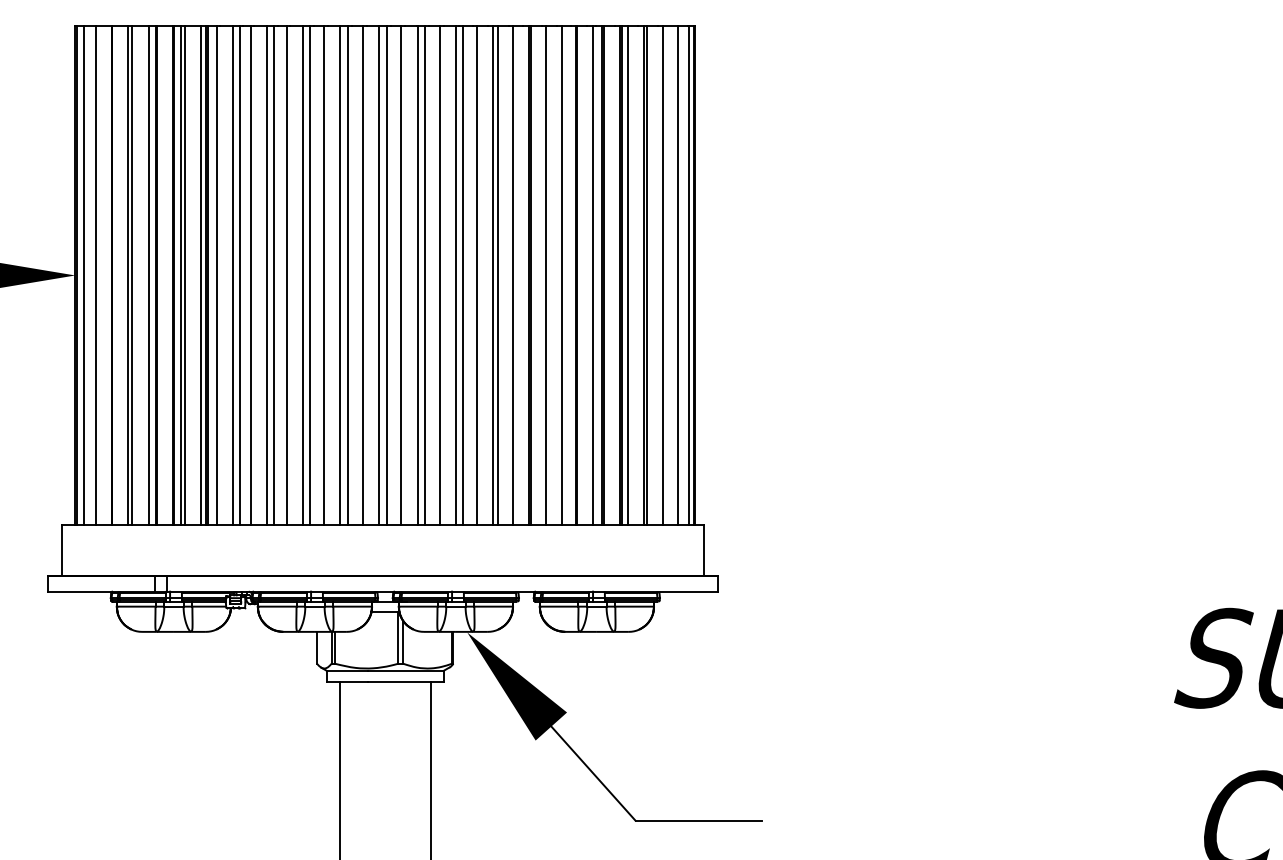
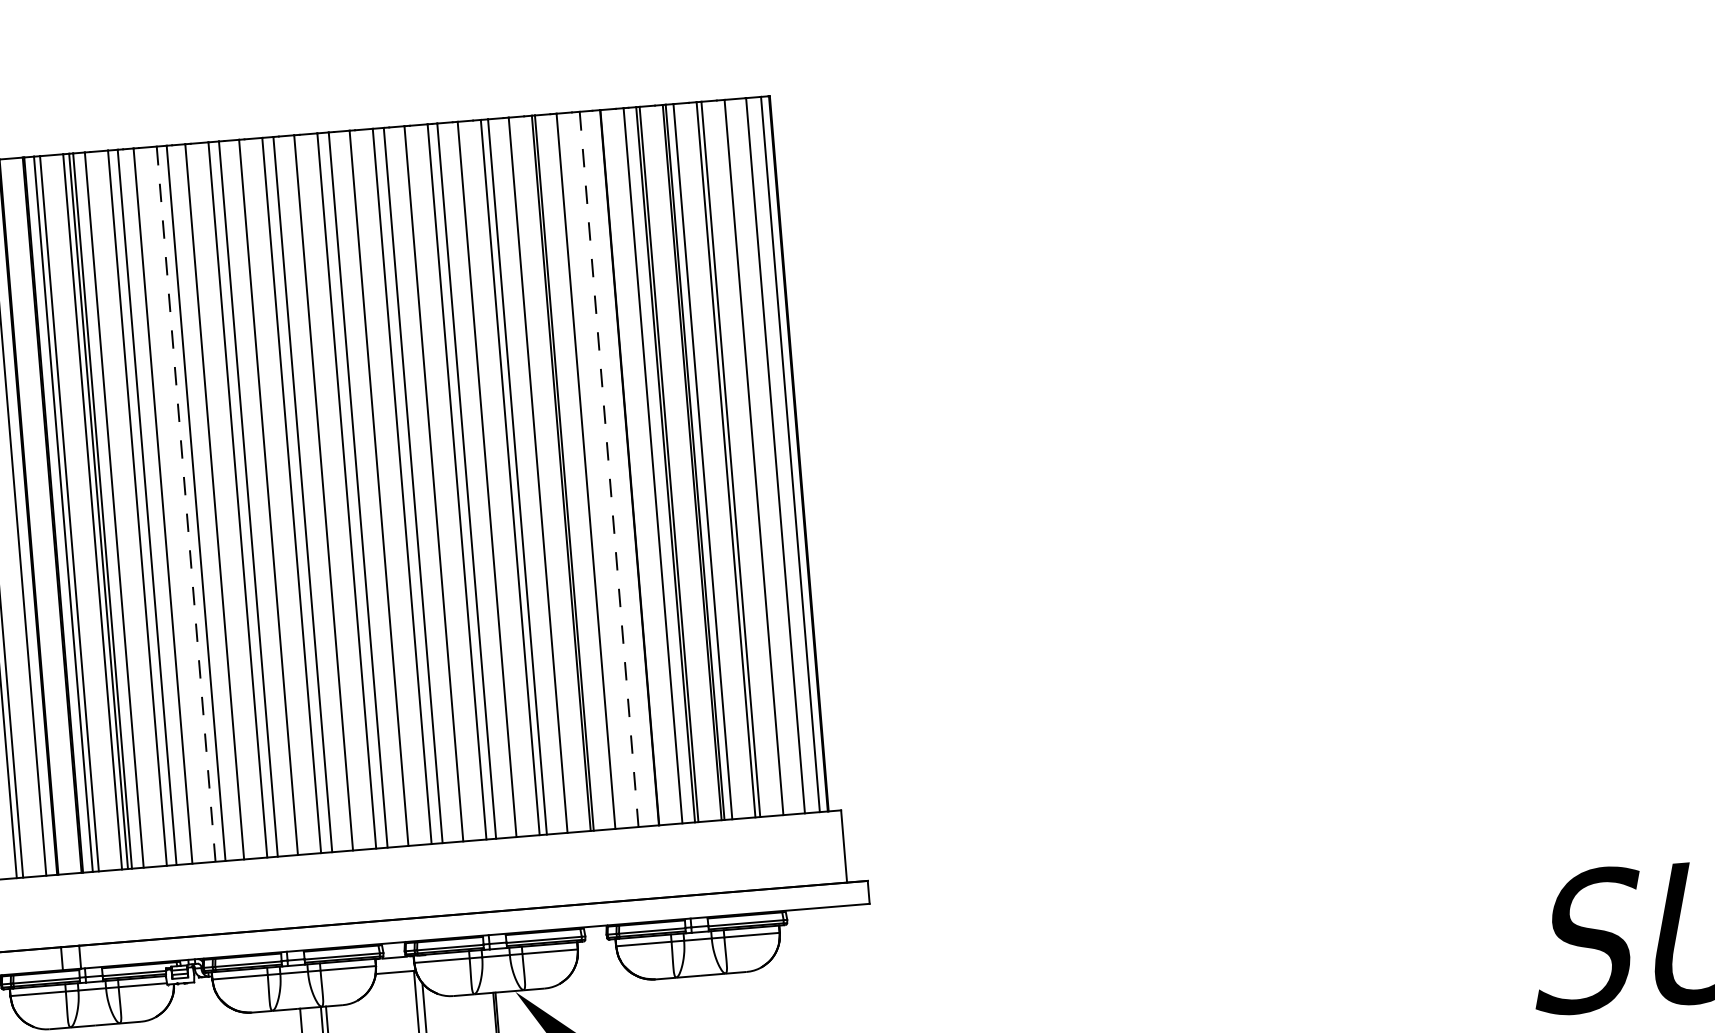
line: (266, 275) -> (185, 504), solid -> dashed
line: (562, 275) -> (609, 469), solid -> dashed

